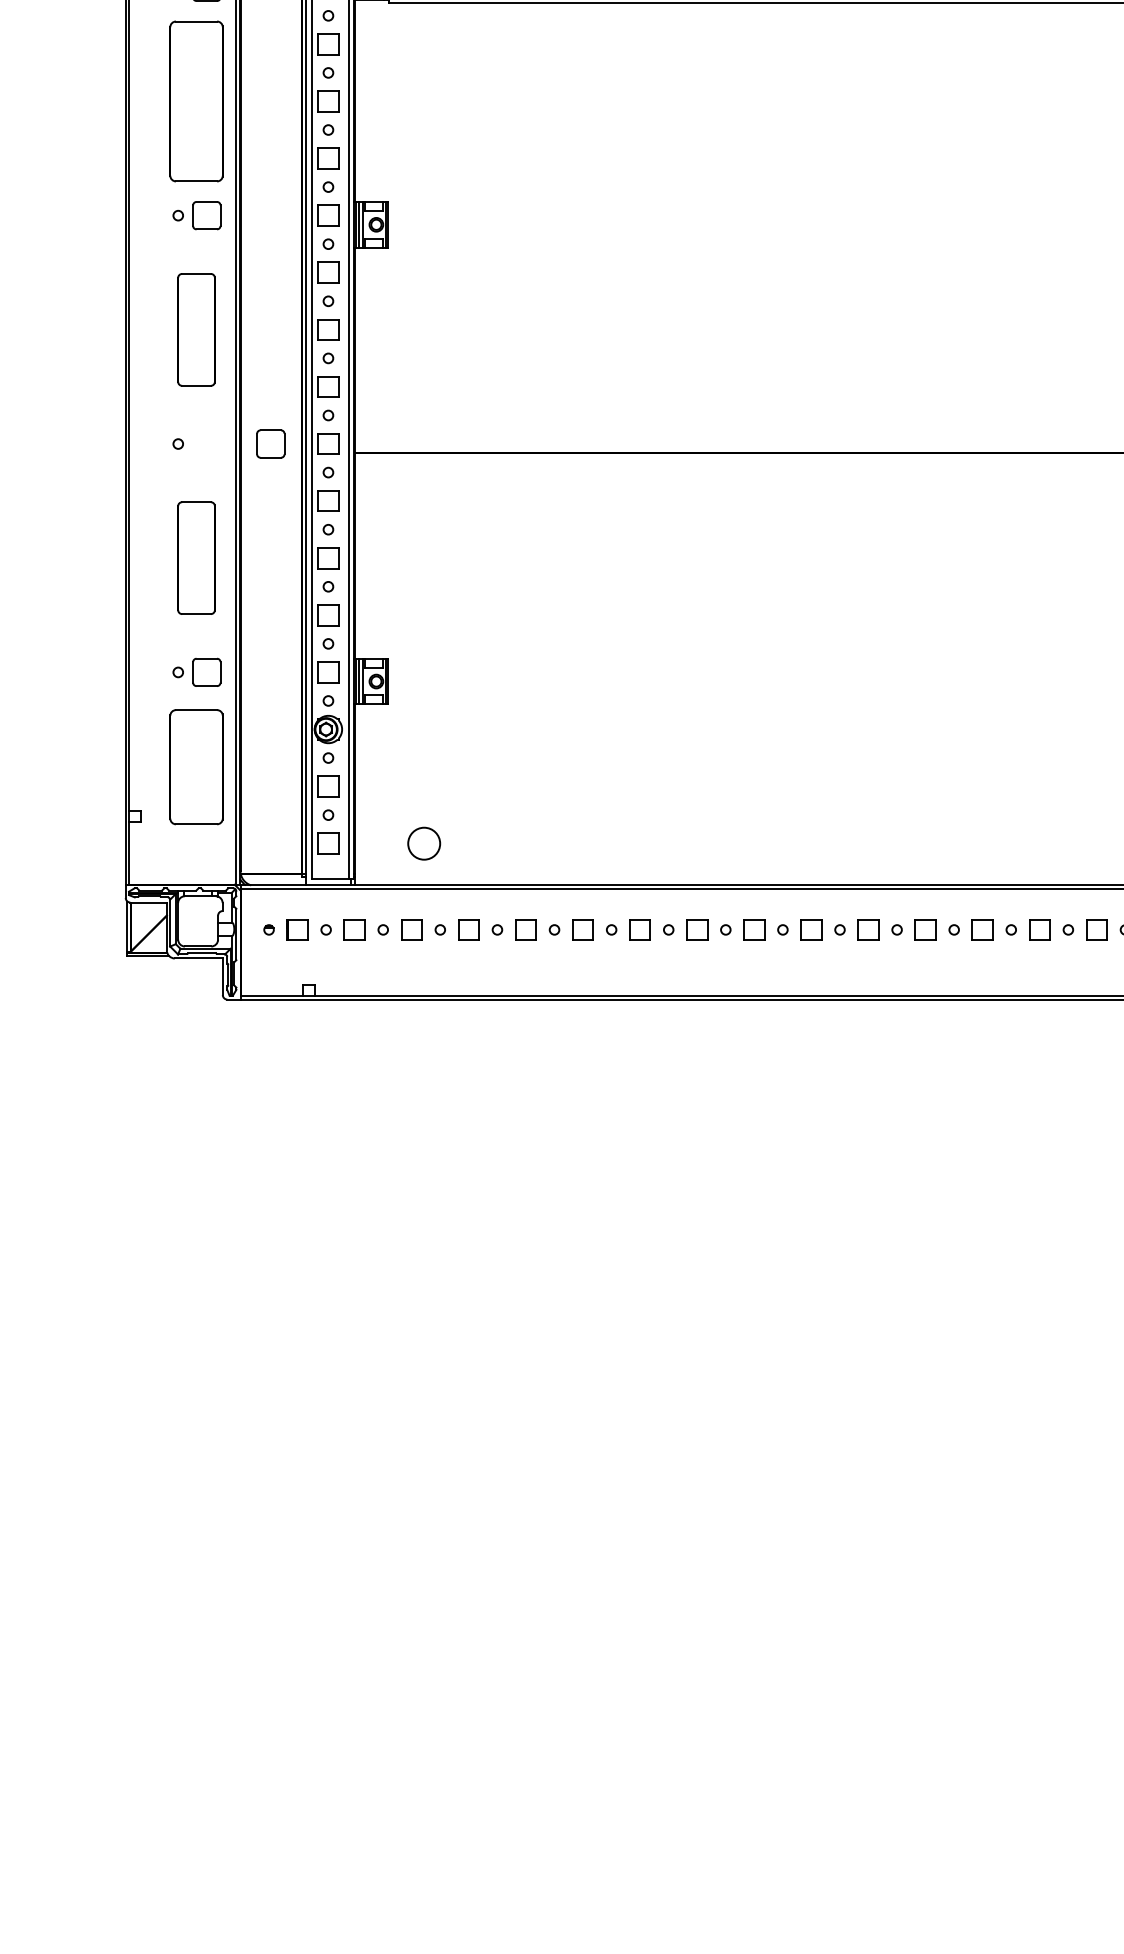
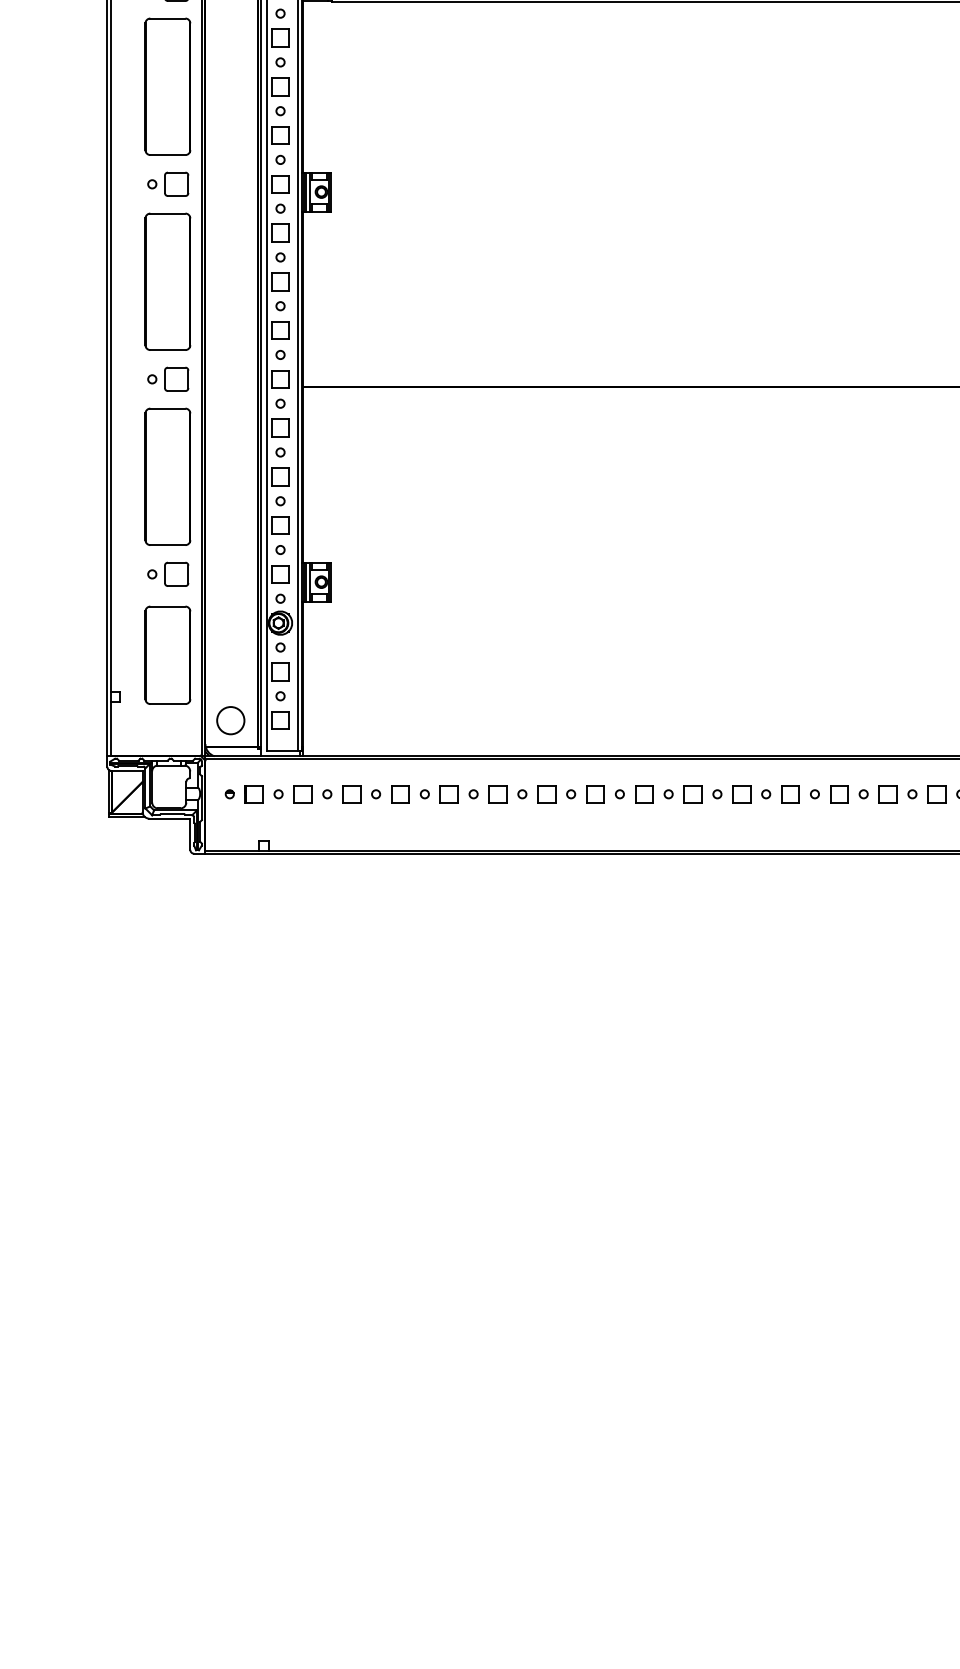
part: (196, 329) -> (167, 281), size x1.43
part: (270, 443) -> (176, 378), moved
part: (196, 557) -> (167, 476), size x1.43
circle: (424, 843) -> (231, 720), moved

